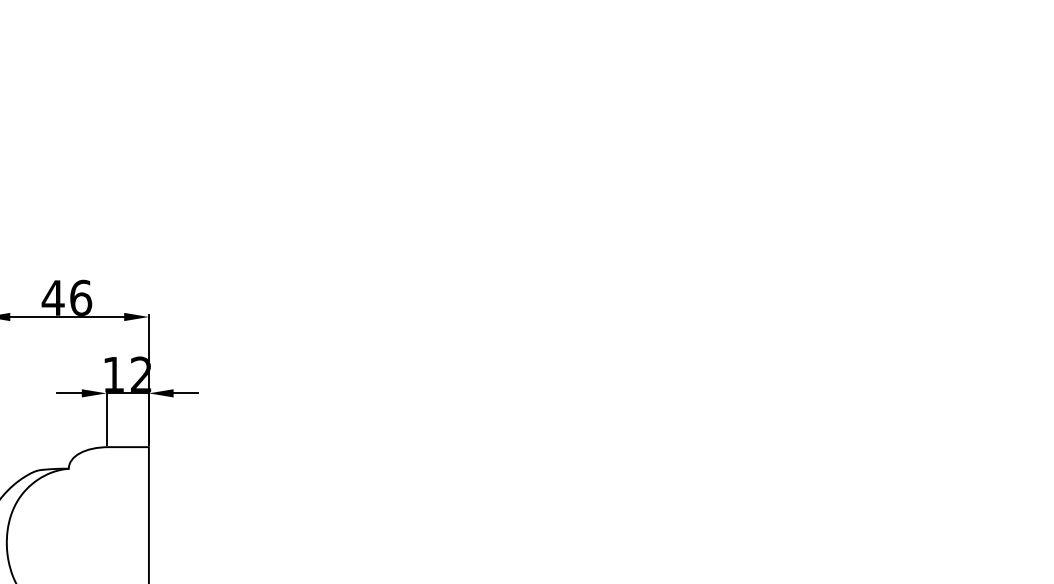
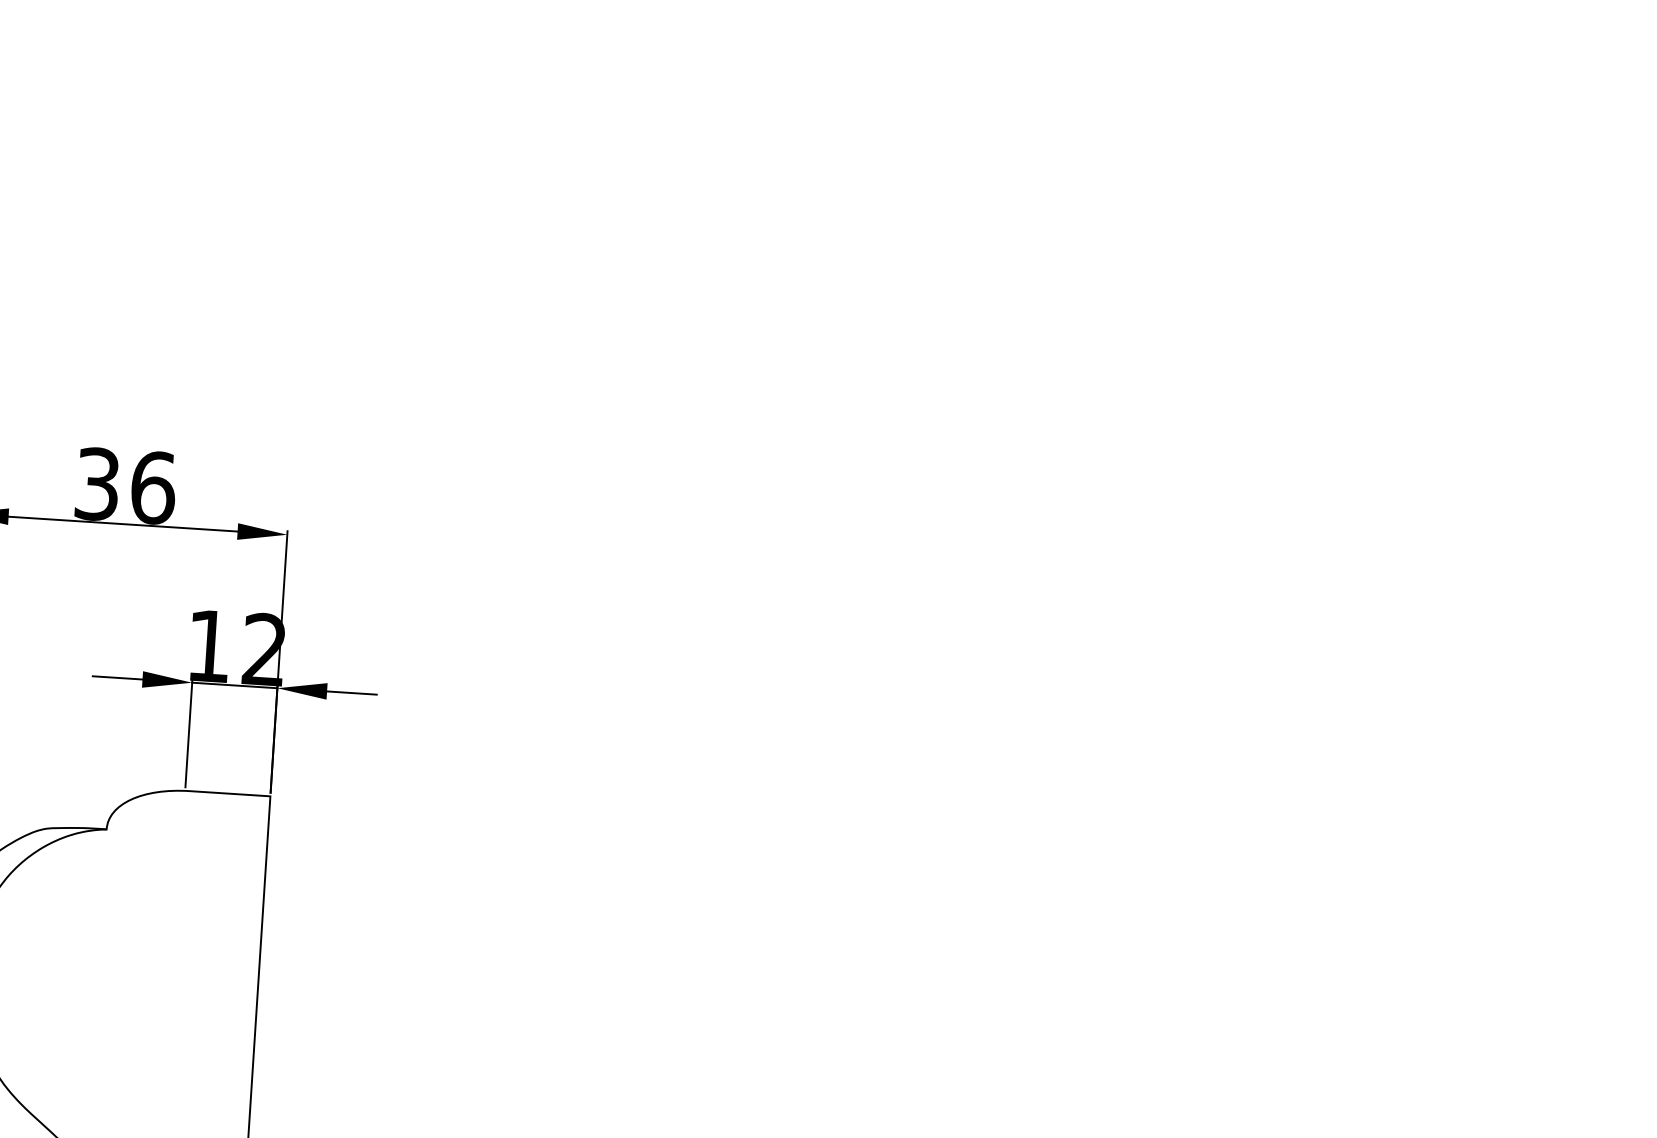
text: (52, 297) -> (96, 483), 46 -> 36

